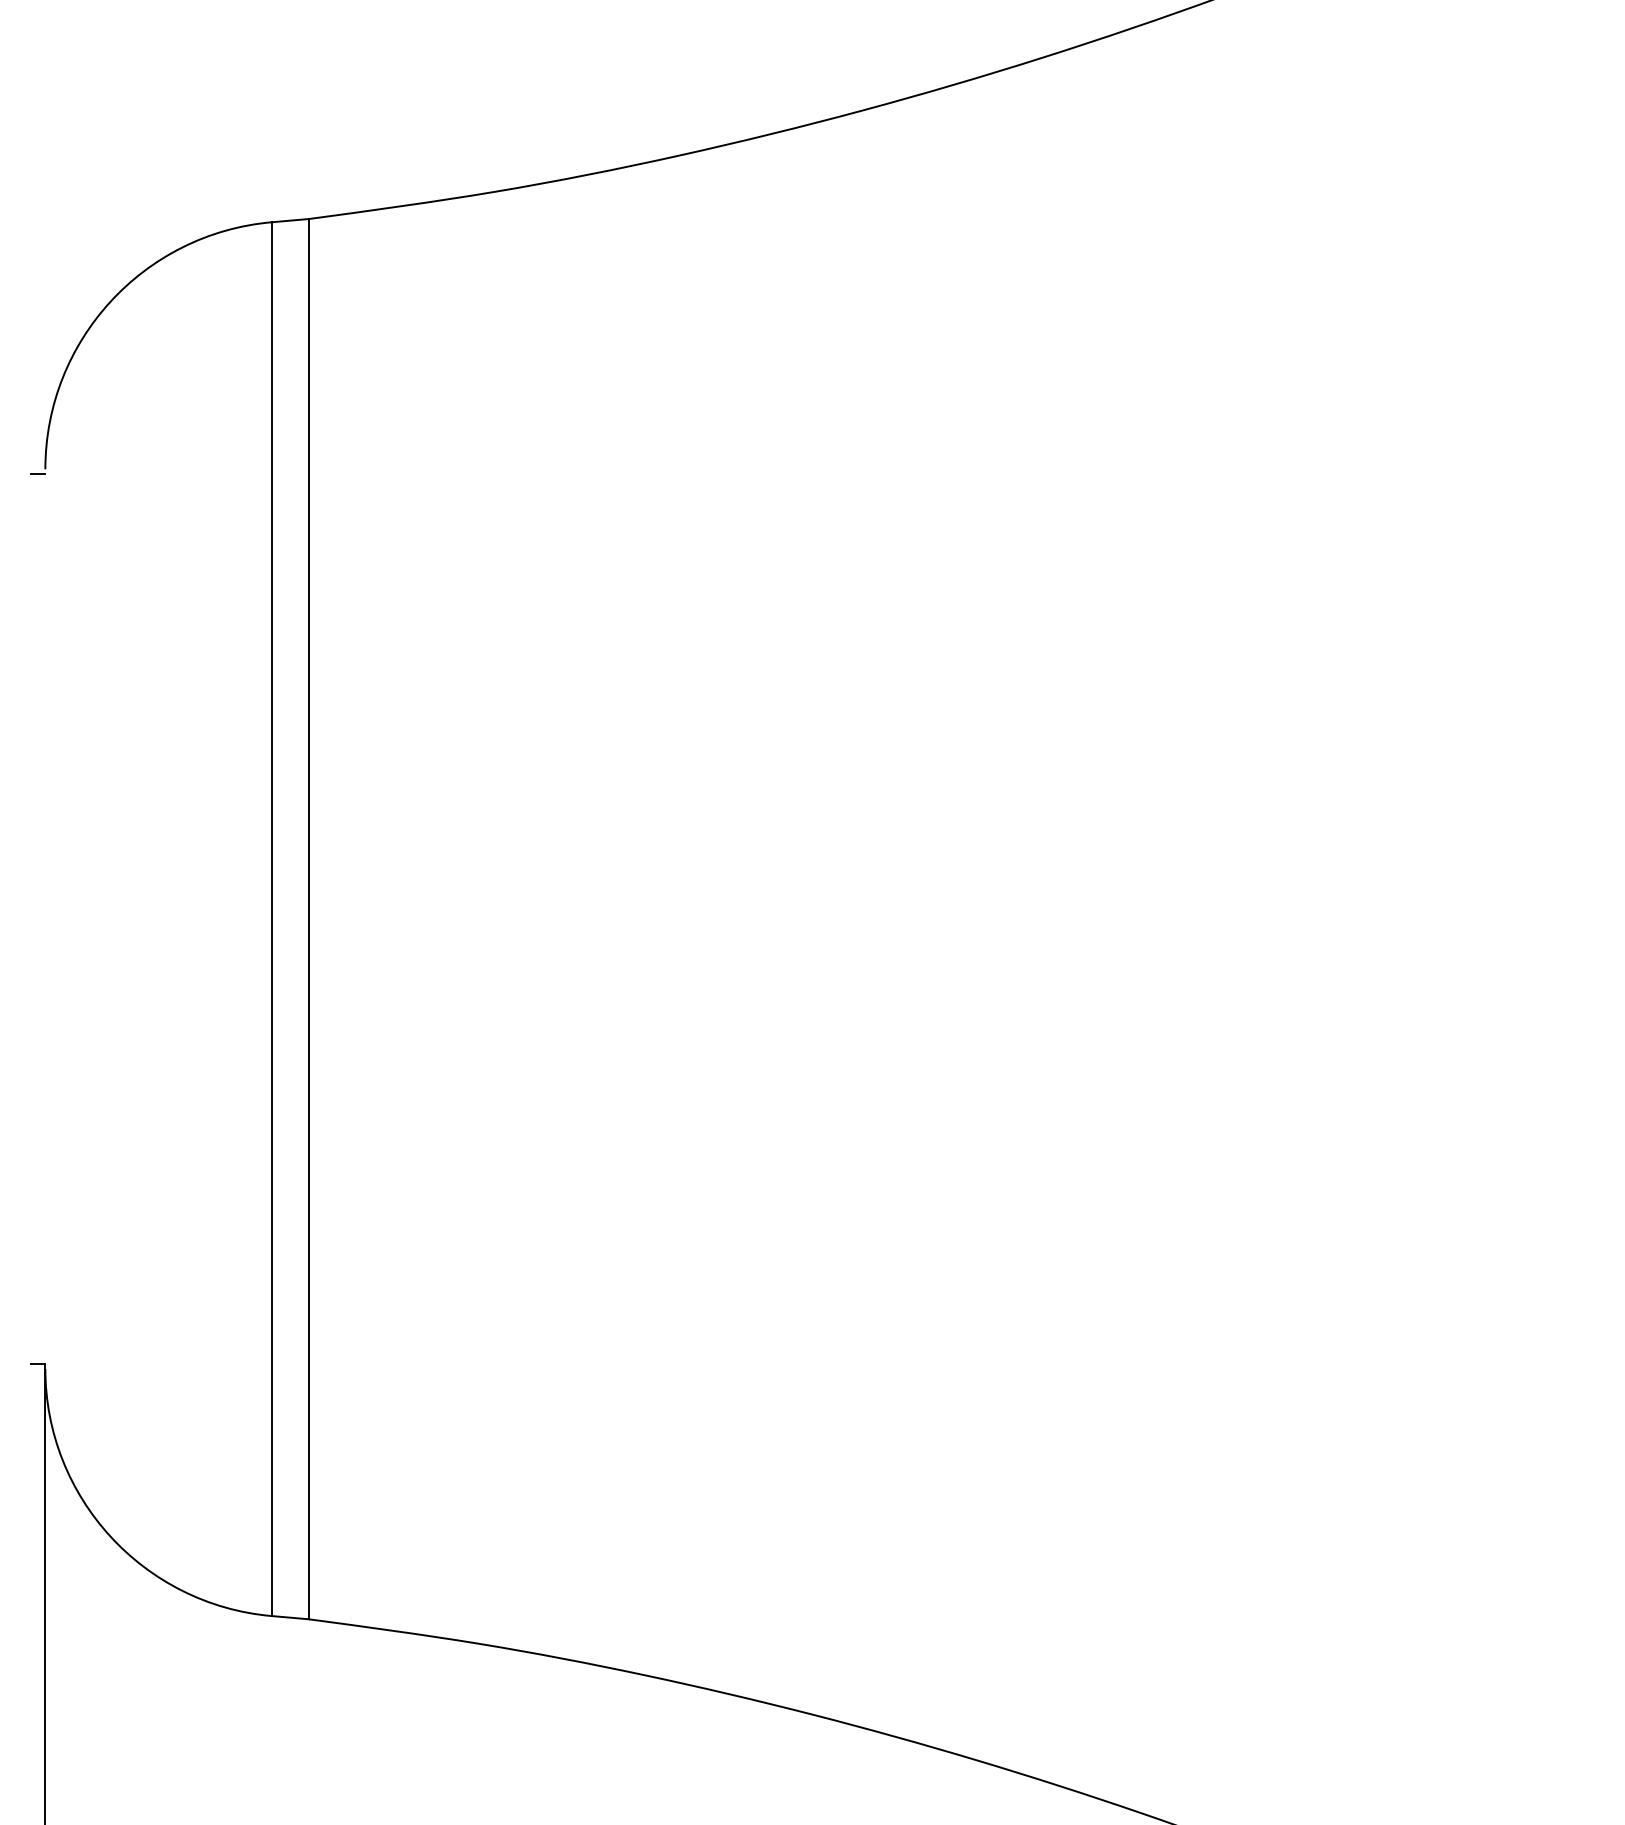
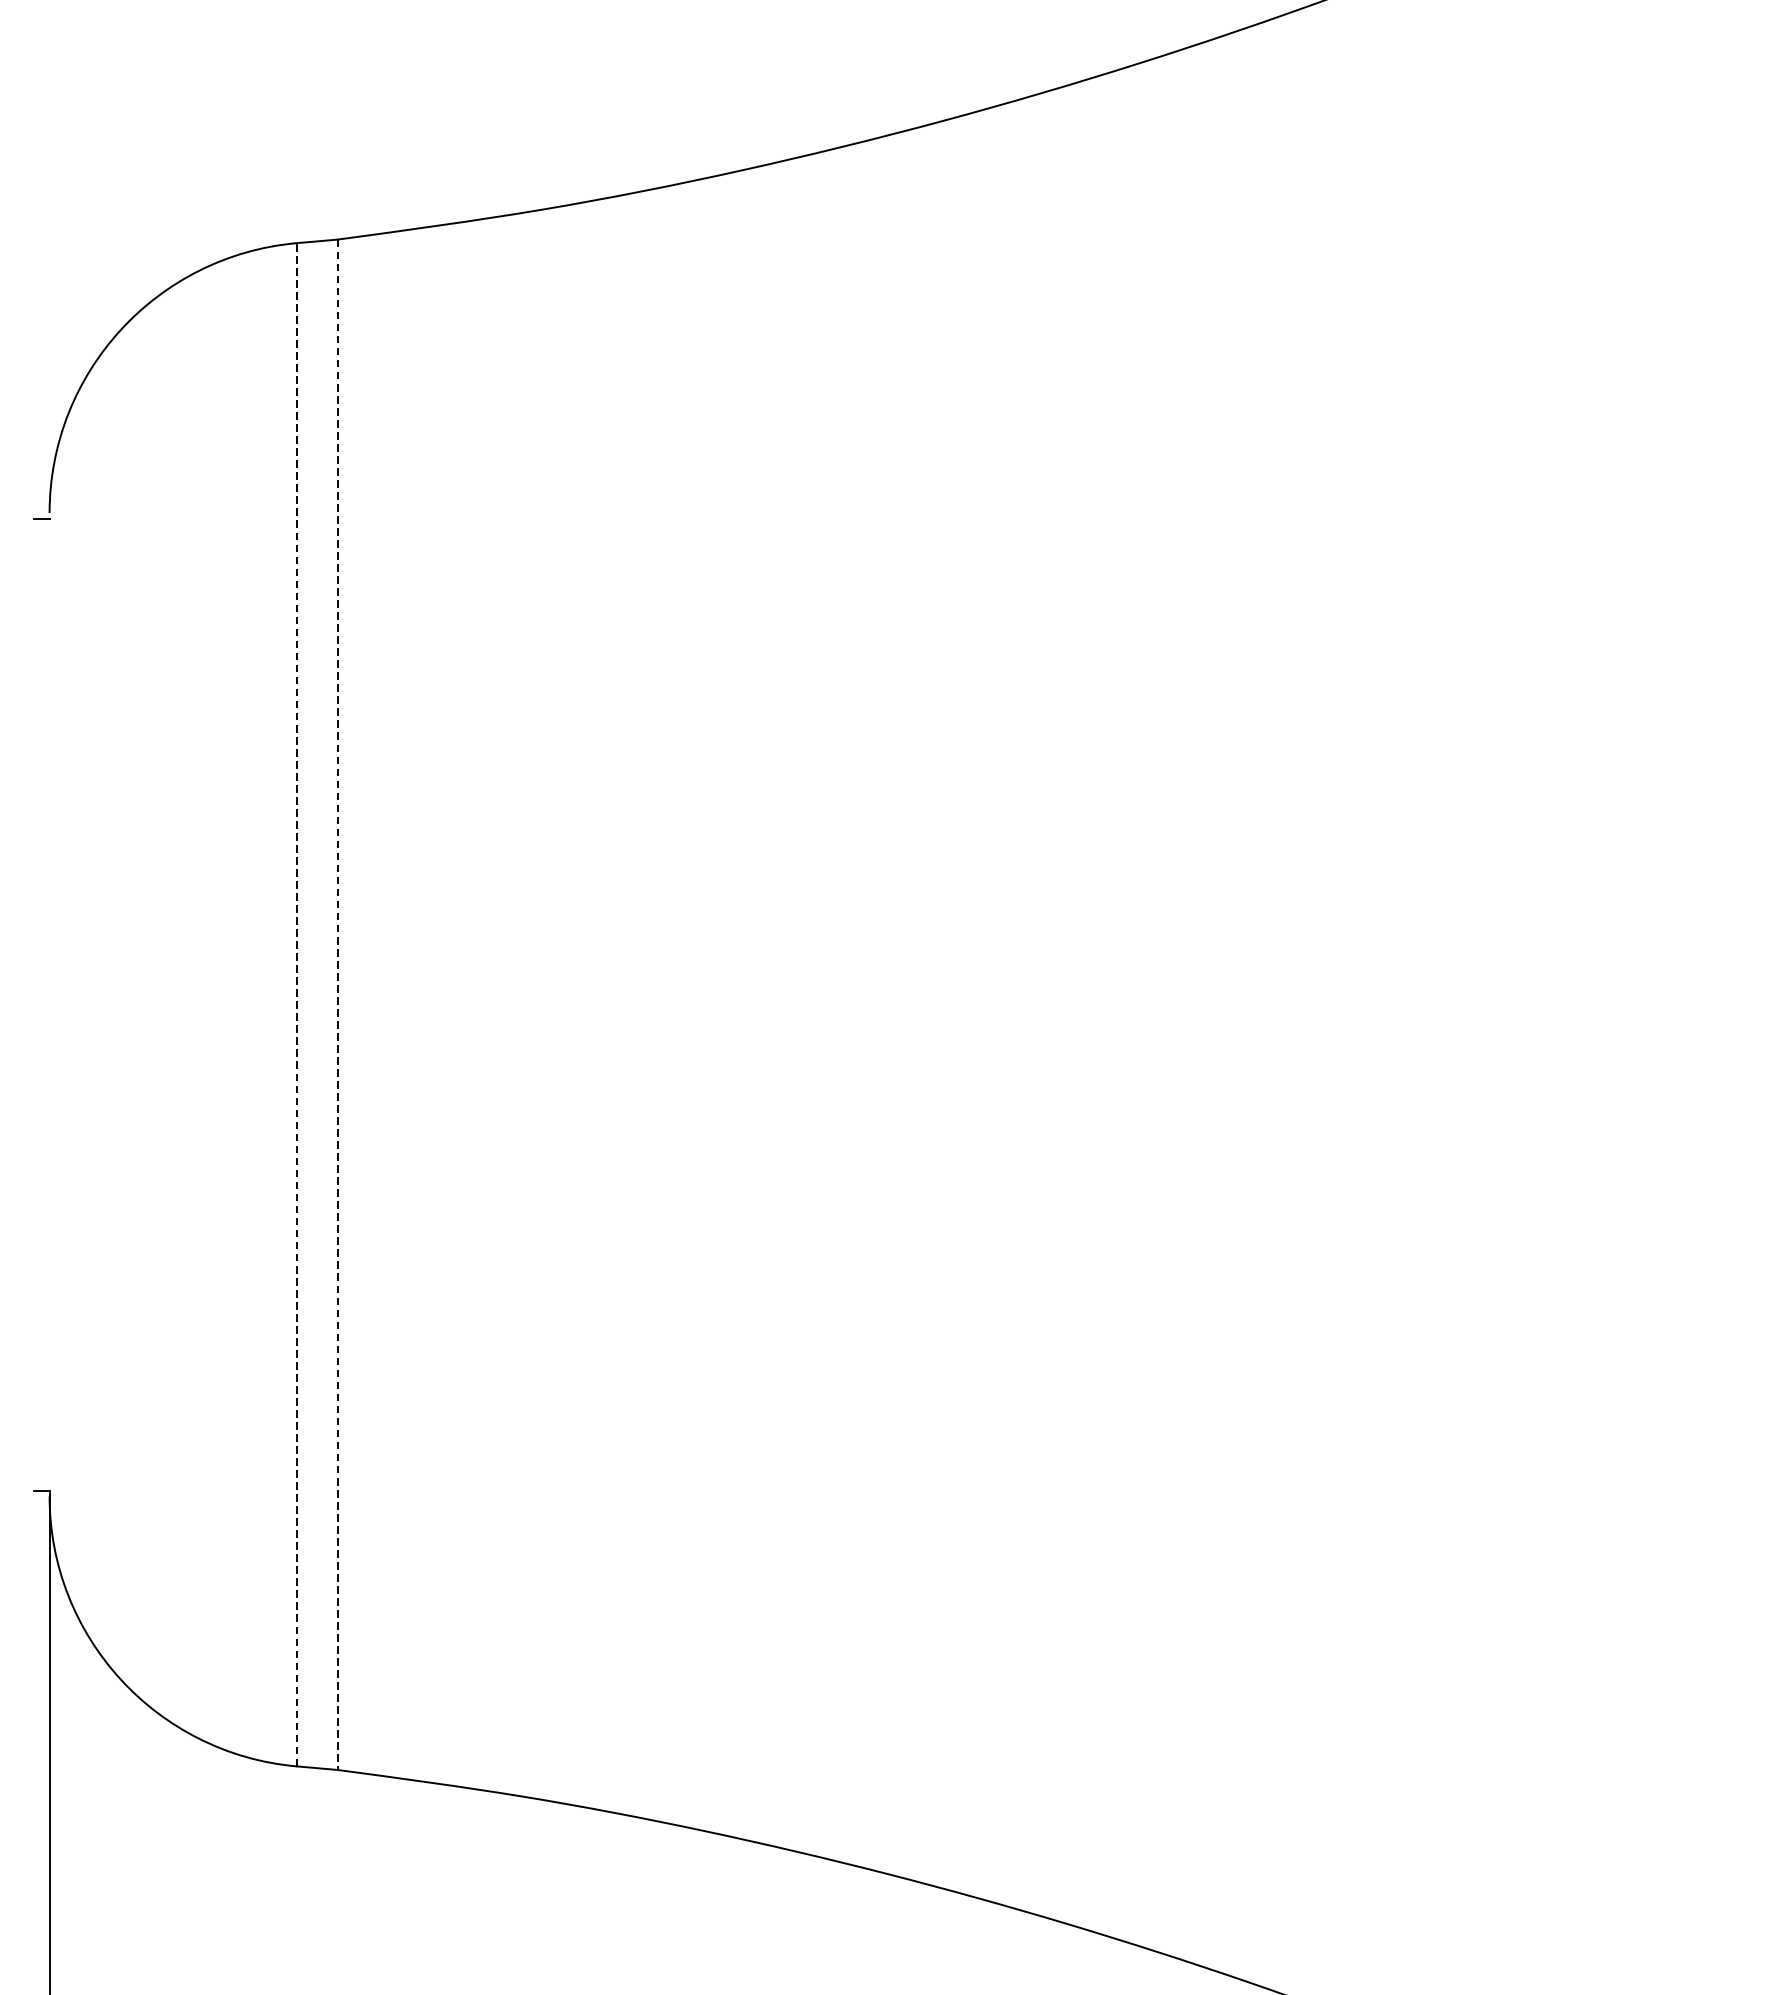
line: (271, 919) -> (296, 1005), solid -> dashed
line: (308, 919) -> (337, 1005), solid -> dashed

